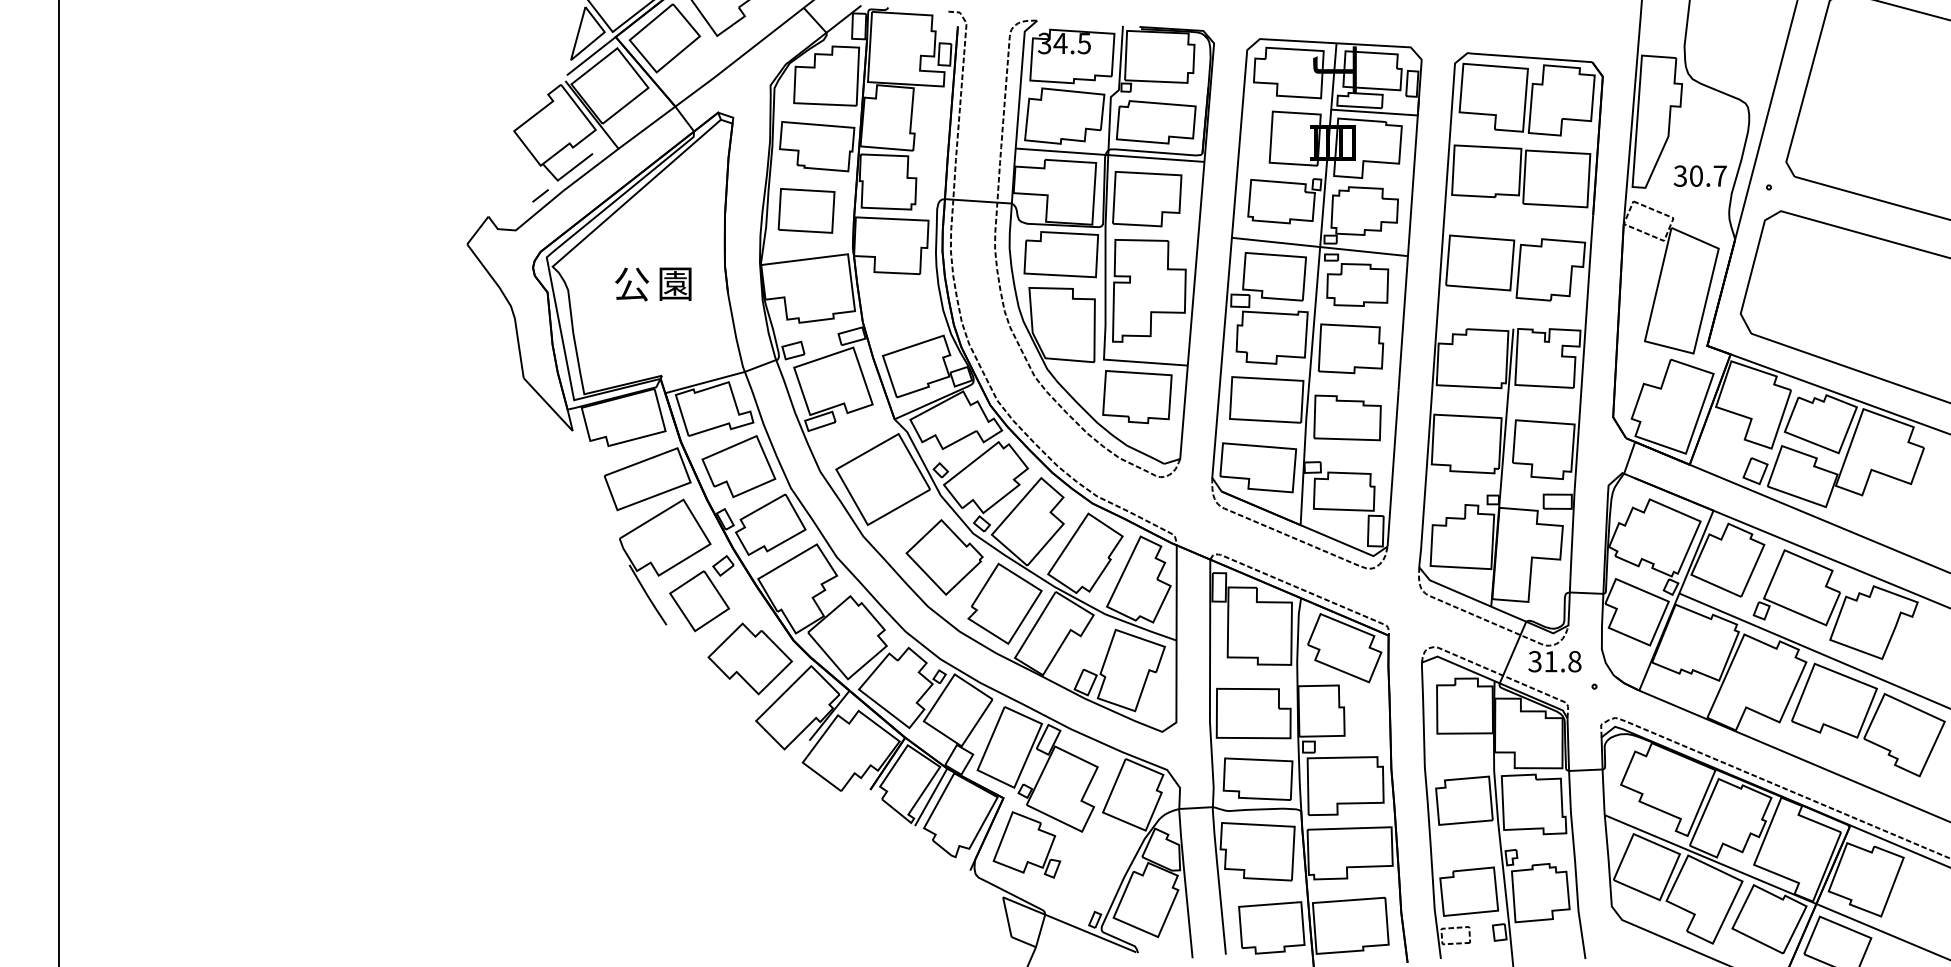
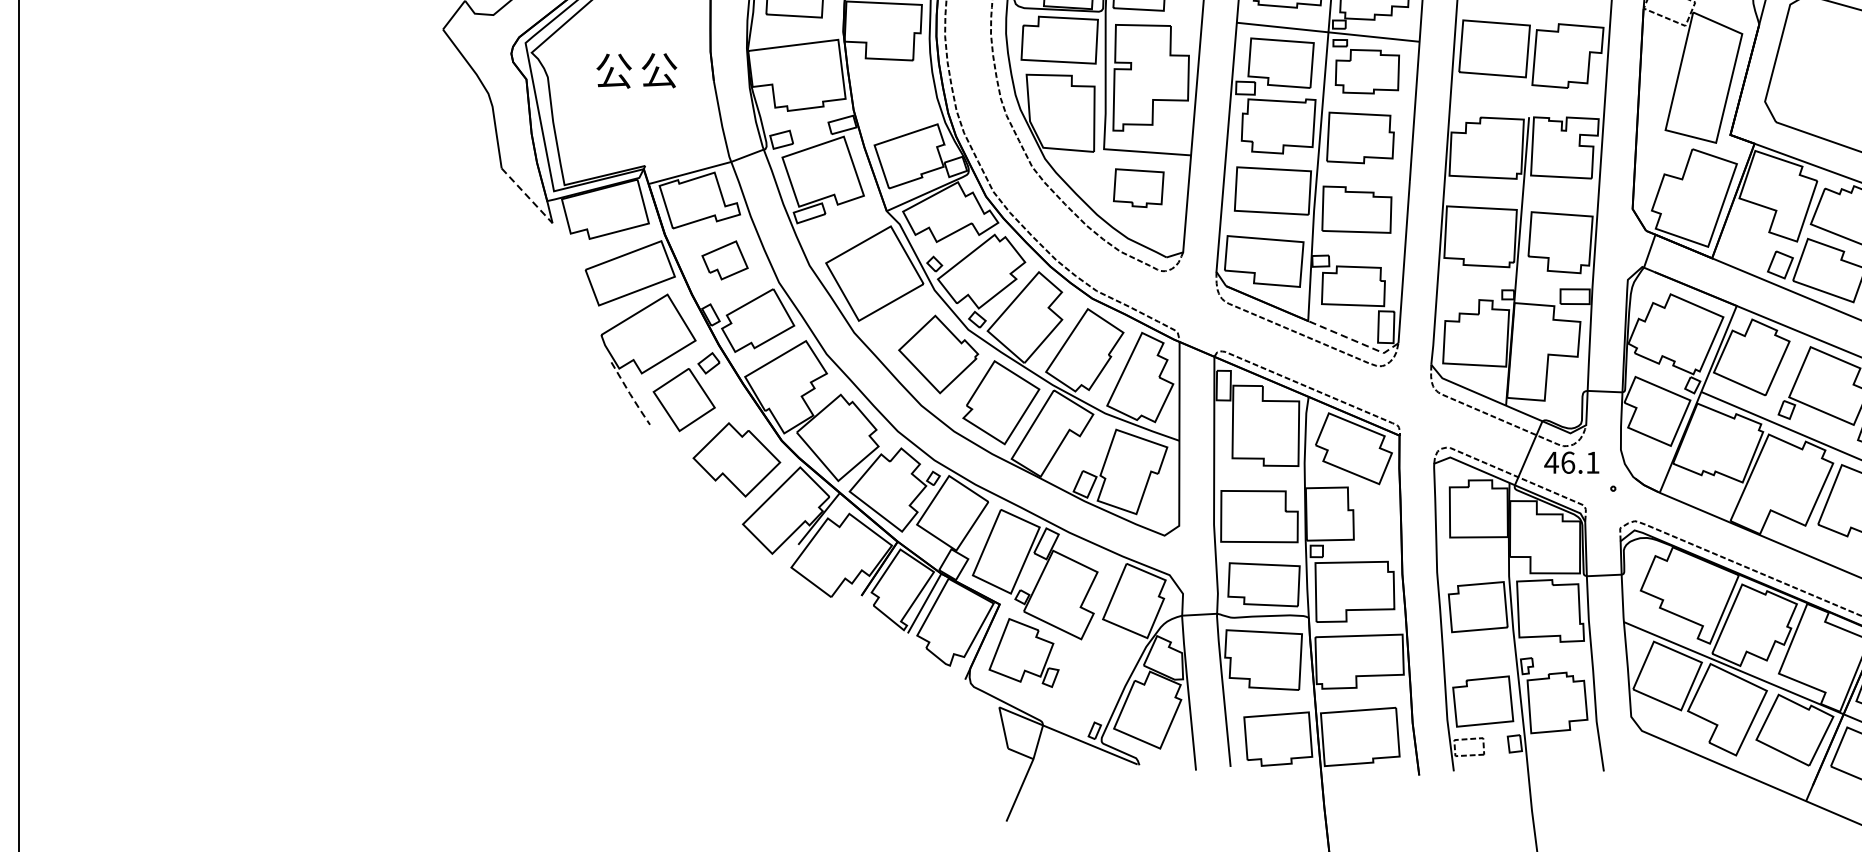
text: (675, 283) -> (659, 70), 園 -> 公
part: (1137, 397) -> (1138, 188), size x0.7
line: (548, 404) -> (527, 195), solid -> dashed
part: (738, 466) -> (724, 260), size x0.6
line: (1344, 543) -> (1353, 340), solid -> dashed
line: (647, 595) -> (630, 394), solid -> dashed
text: (1554, 661) -> (1571, 462), 31.8 -> 46.1

